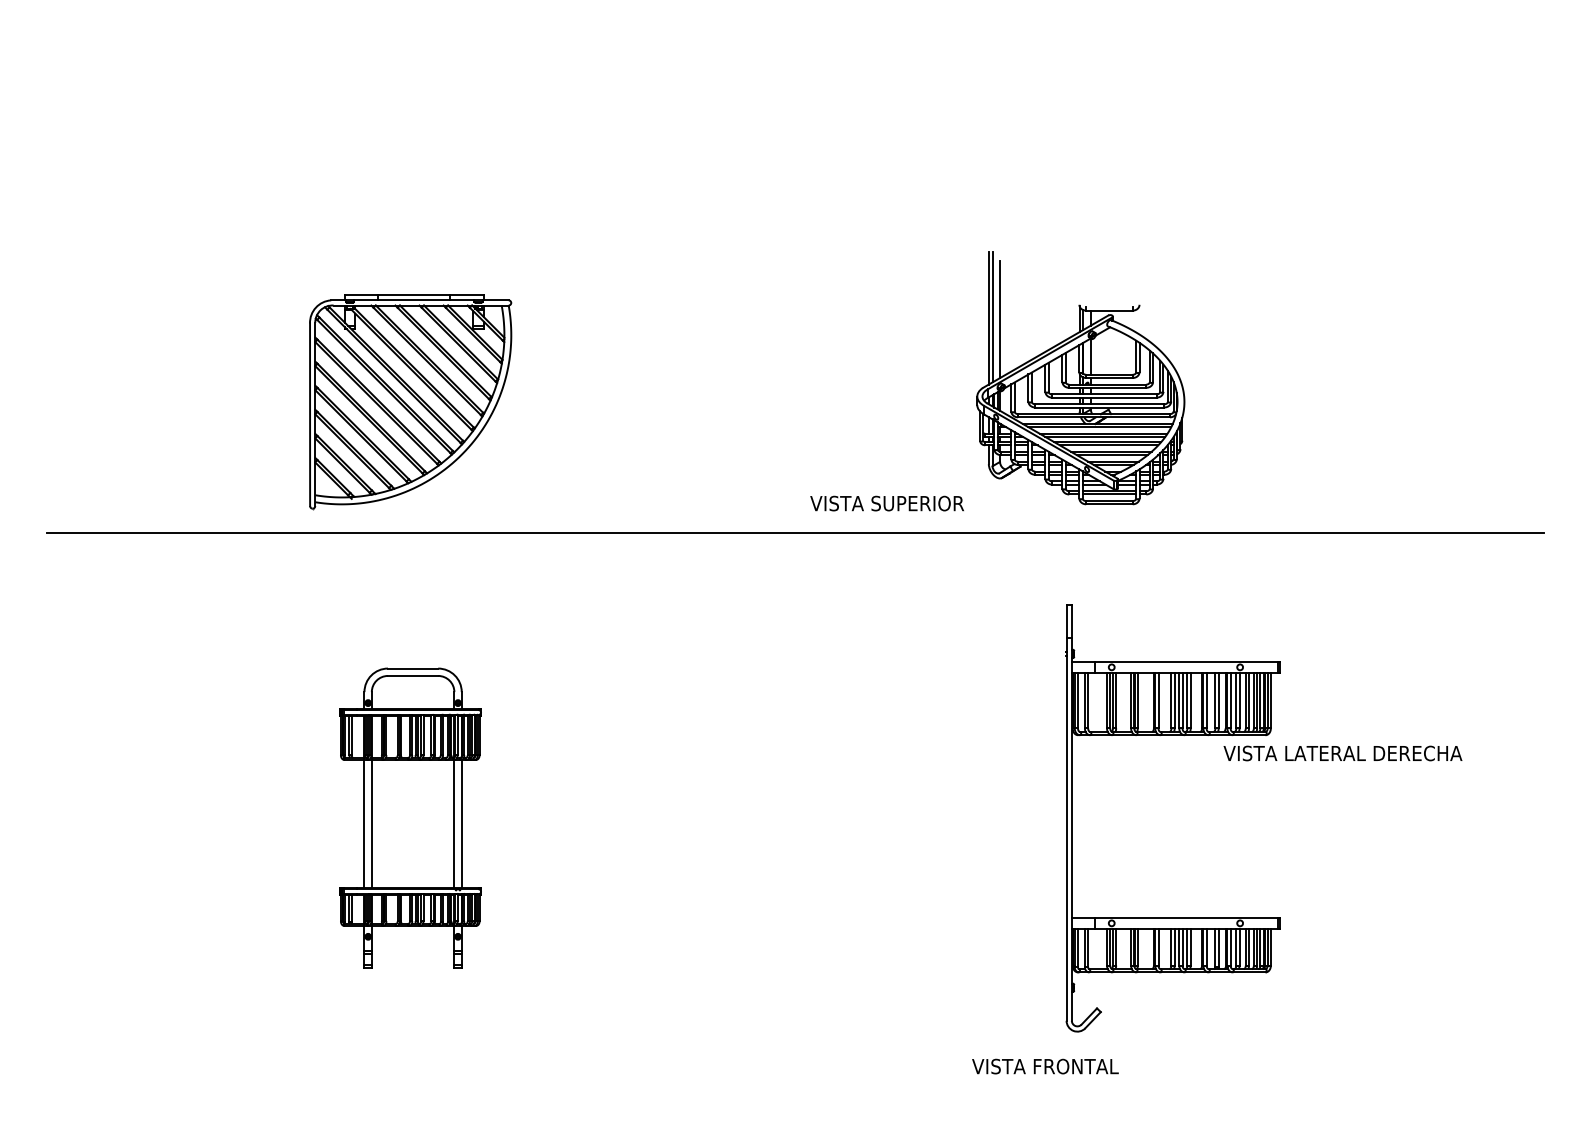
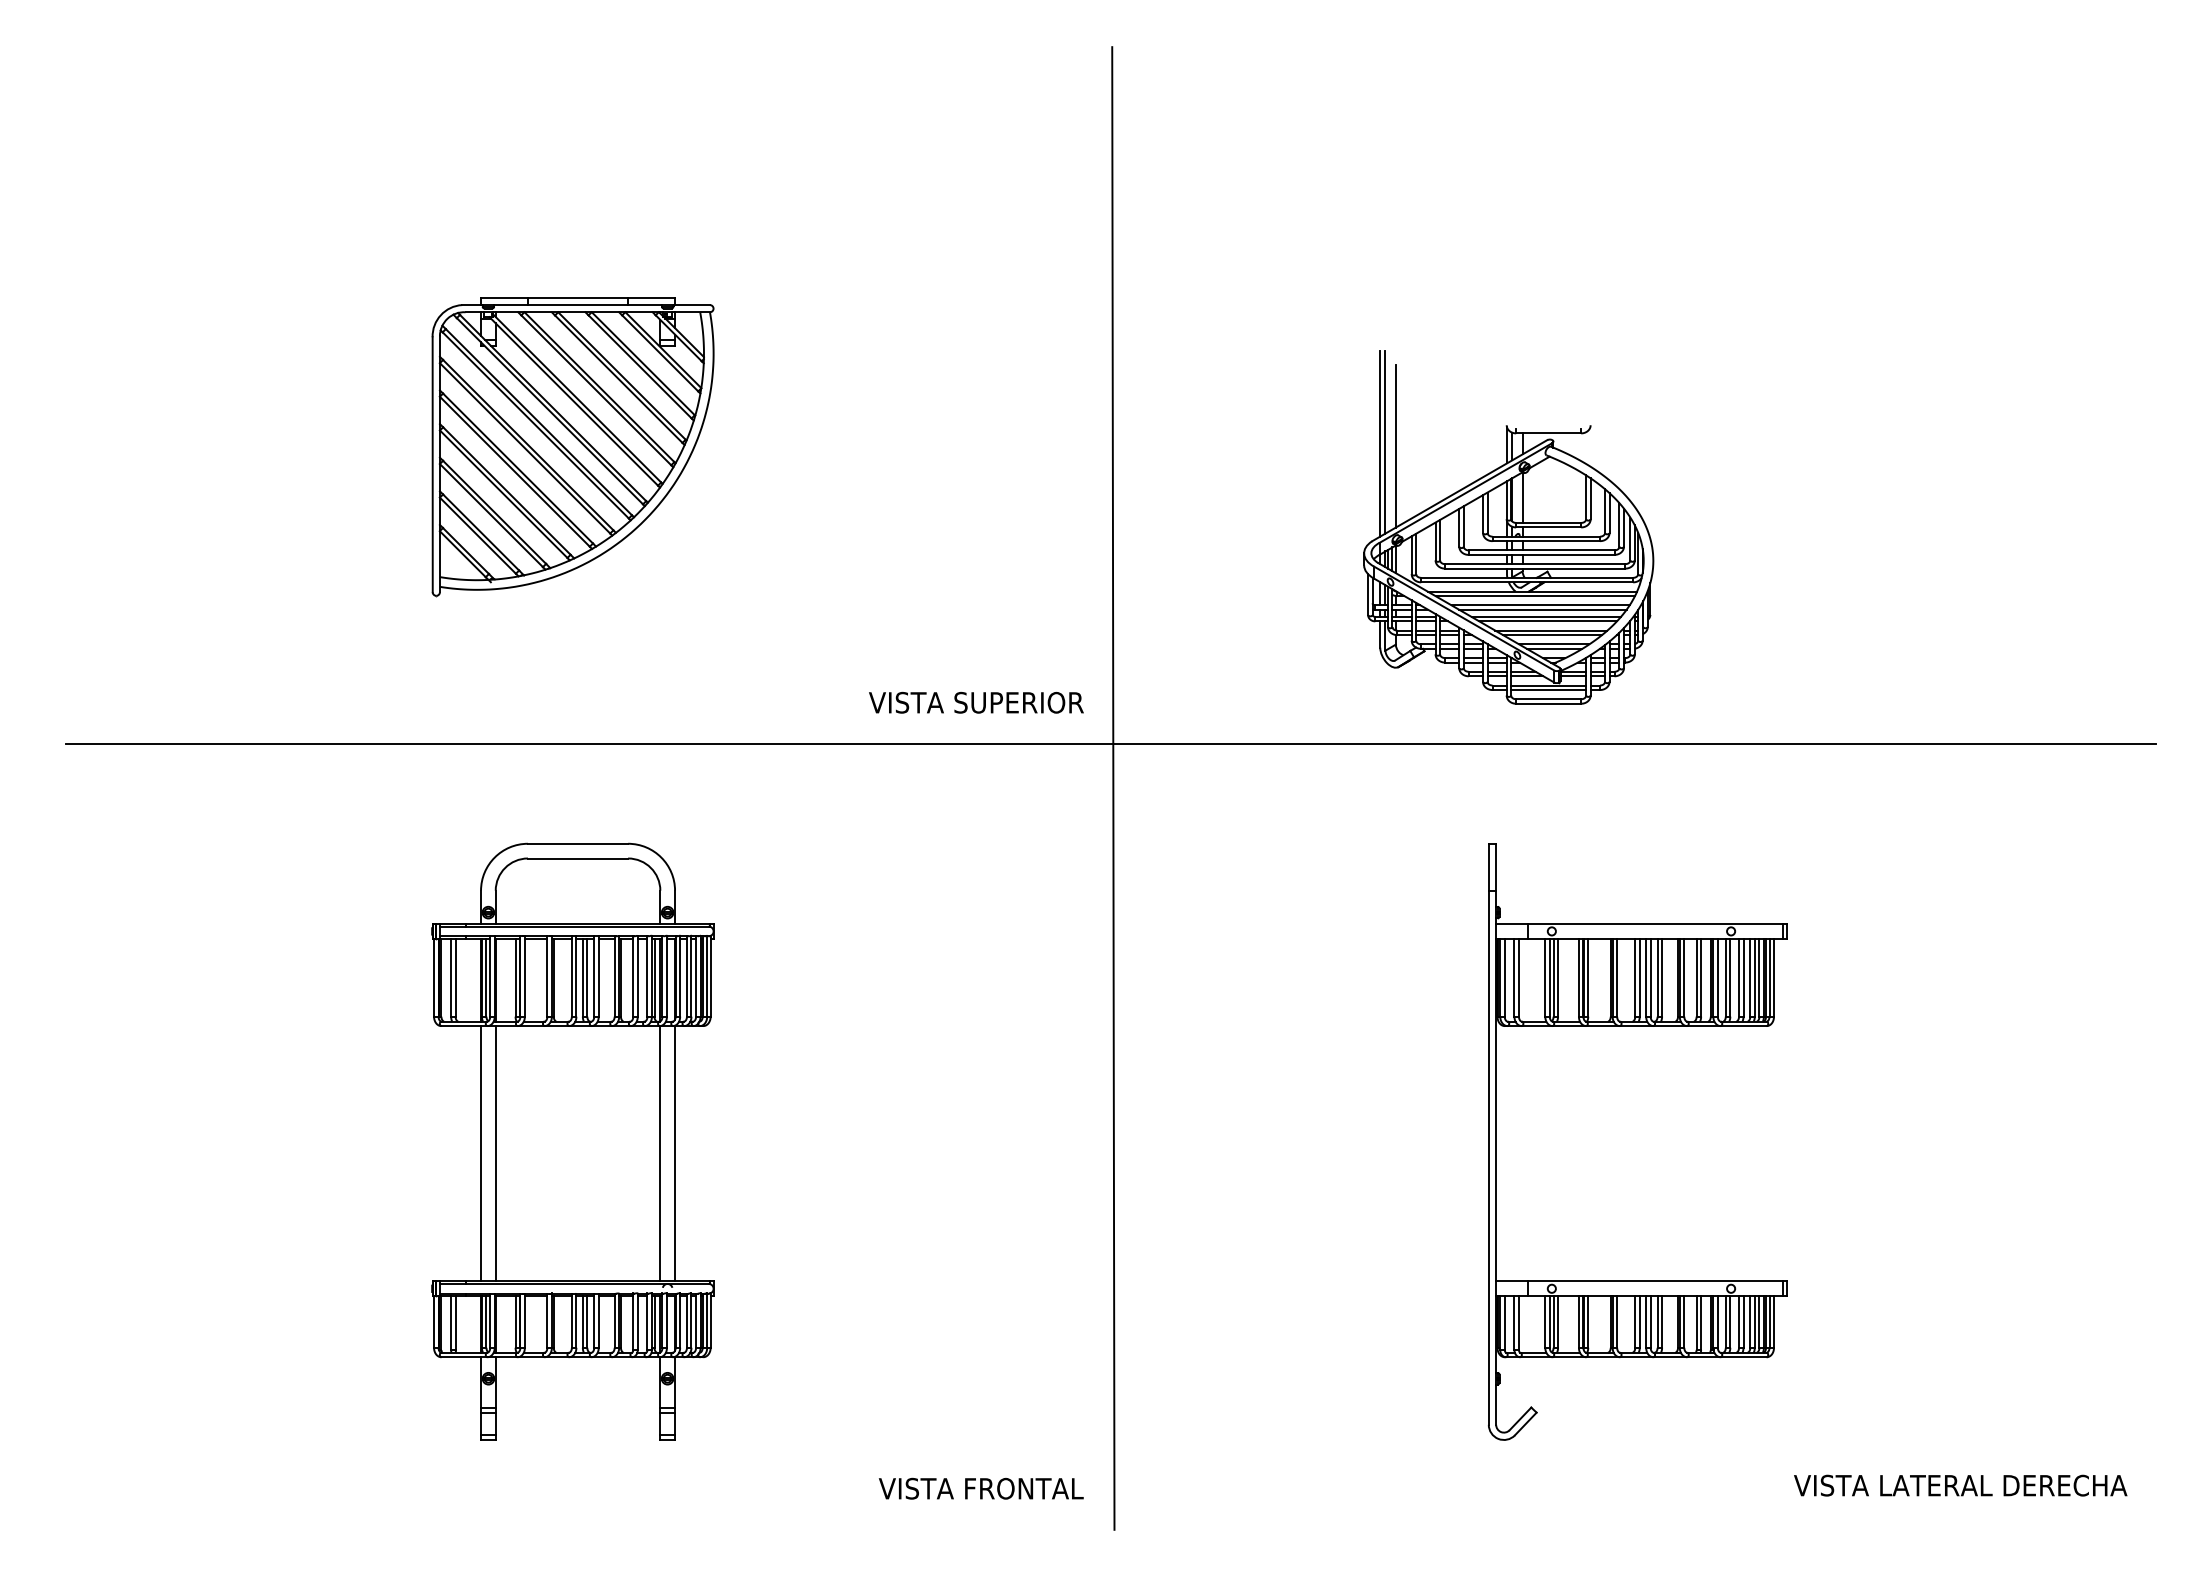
part: (410, 402) -> (572, 447), moved
text: (887, 503) -> (976, 702), moved
line: (797, 565) -> (1113, 788), added
text: (1342, 753) -> (1960, 1485), moved
part: (410, 817) -> (572, 1141), size x1.43
text: (1045, 1066) -> (981, 1488), moved

